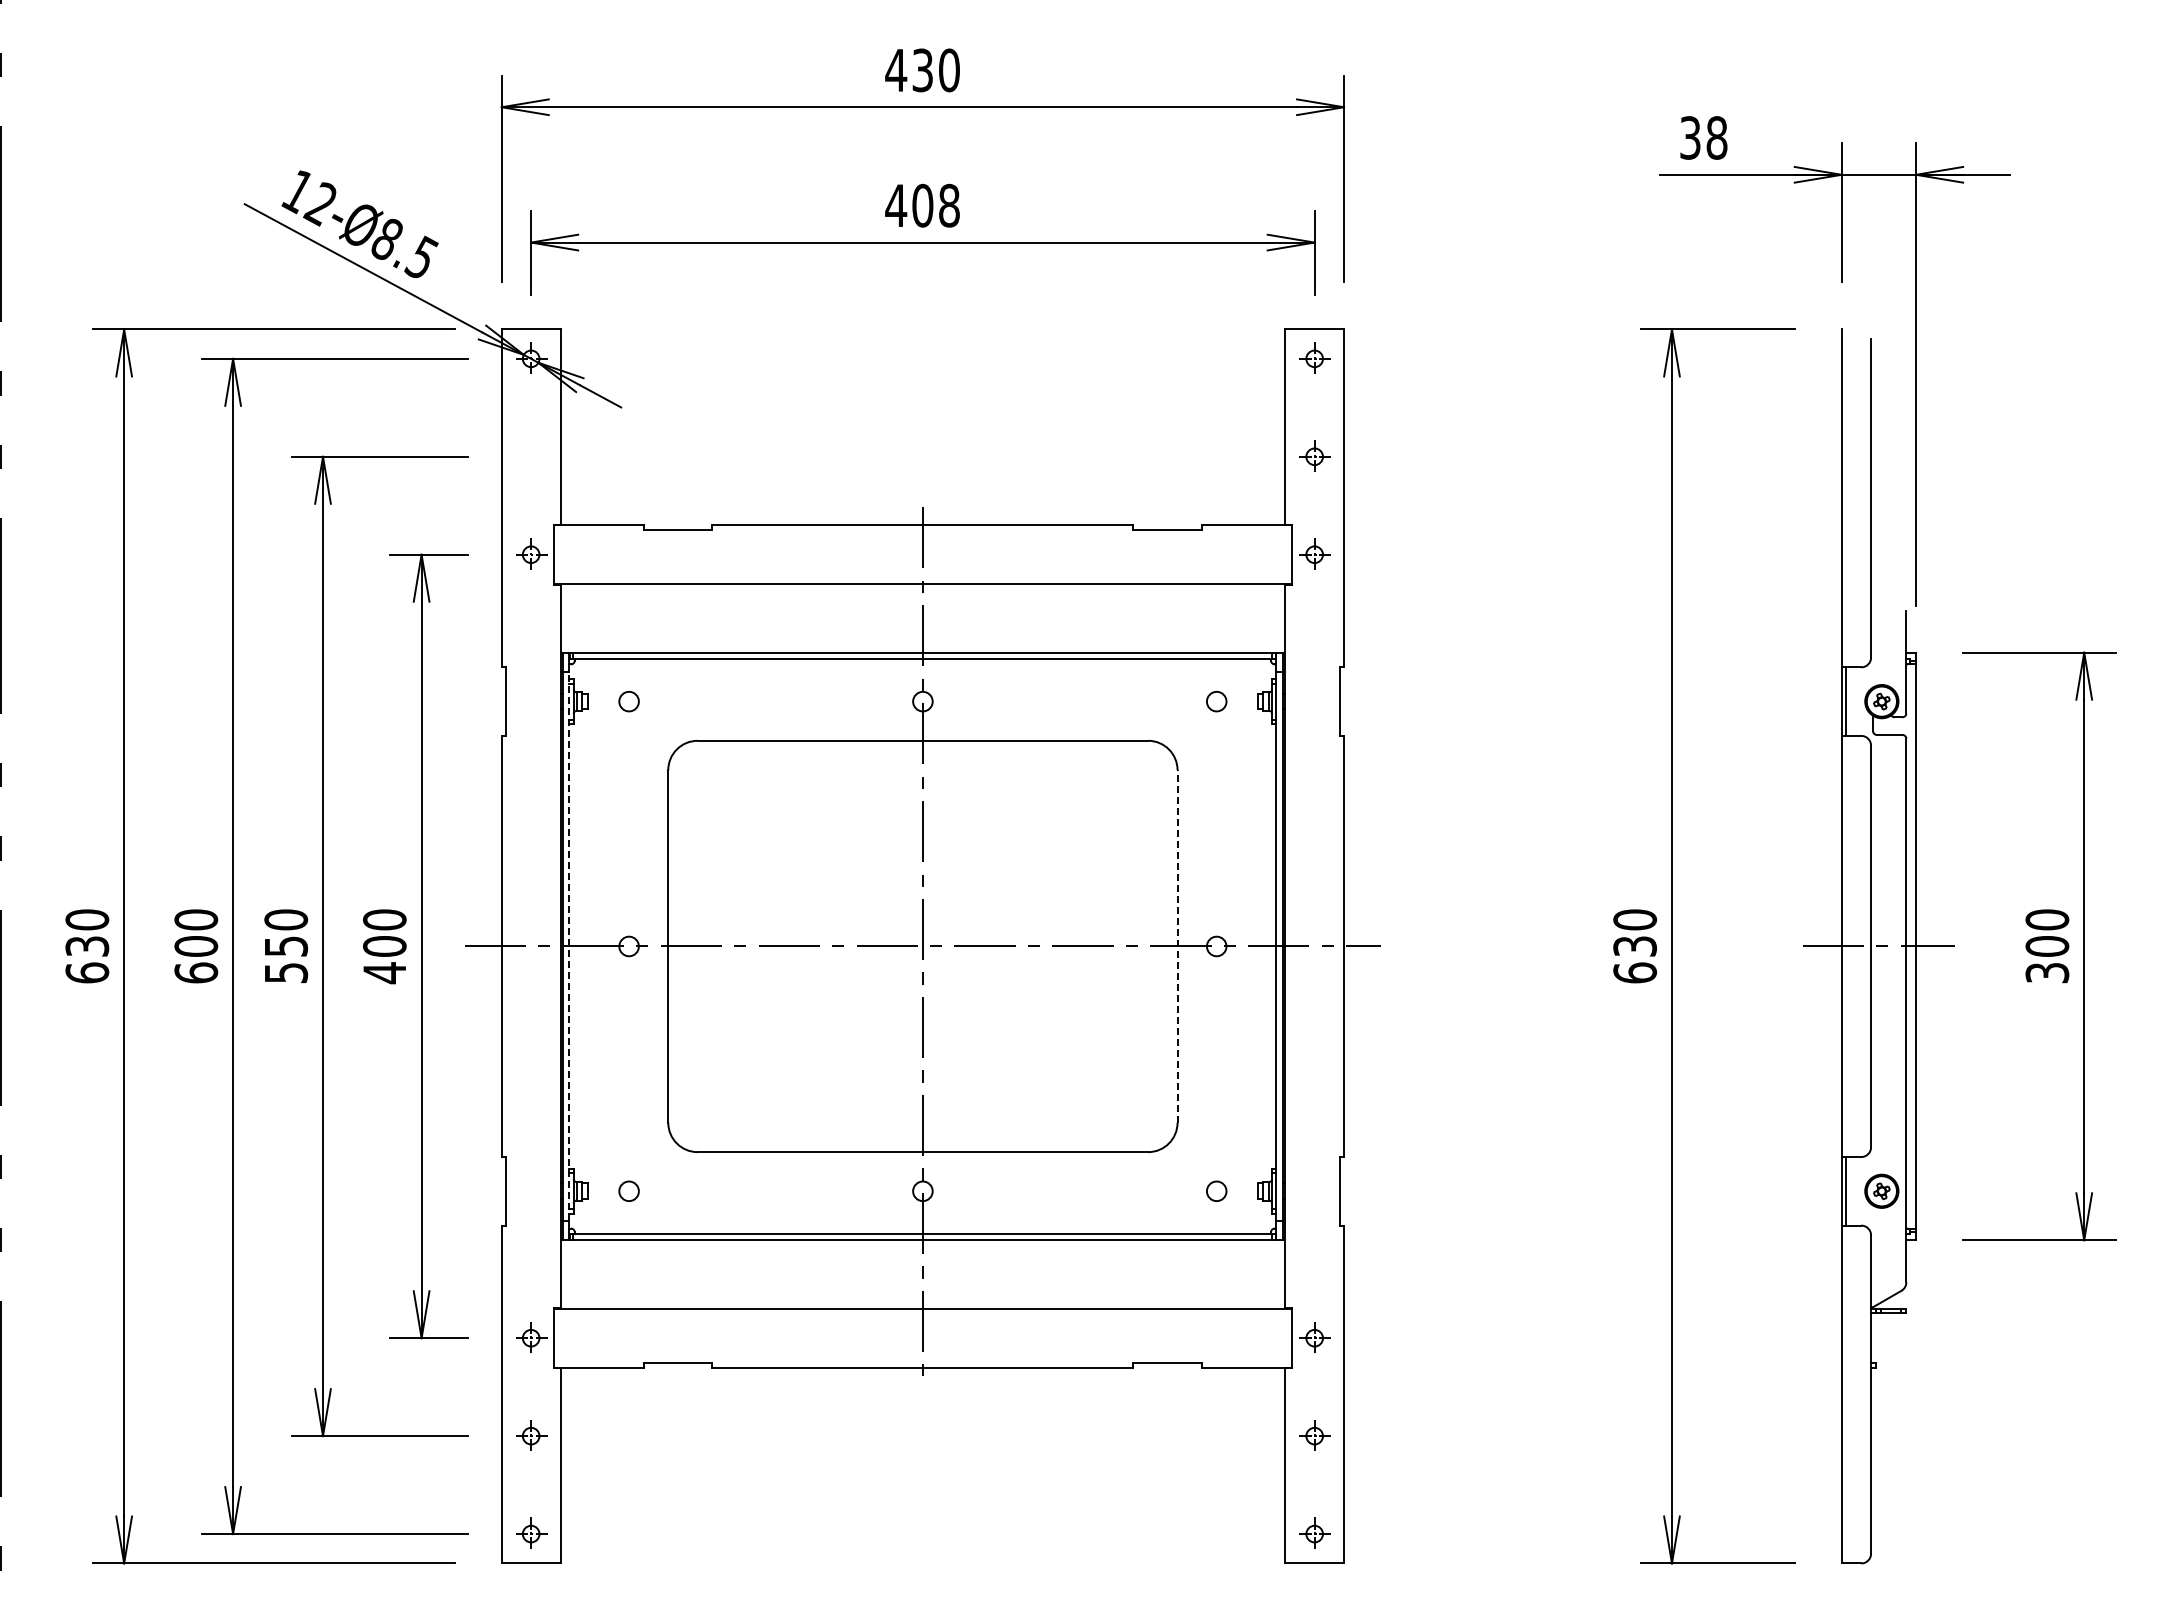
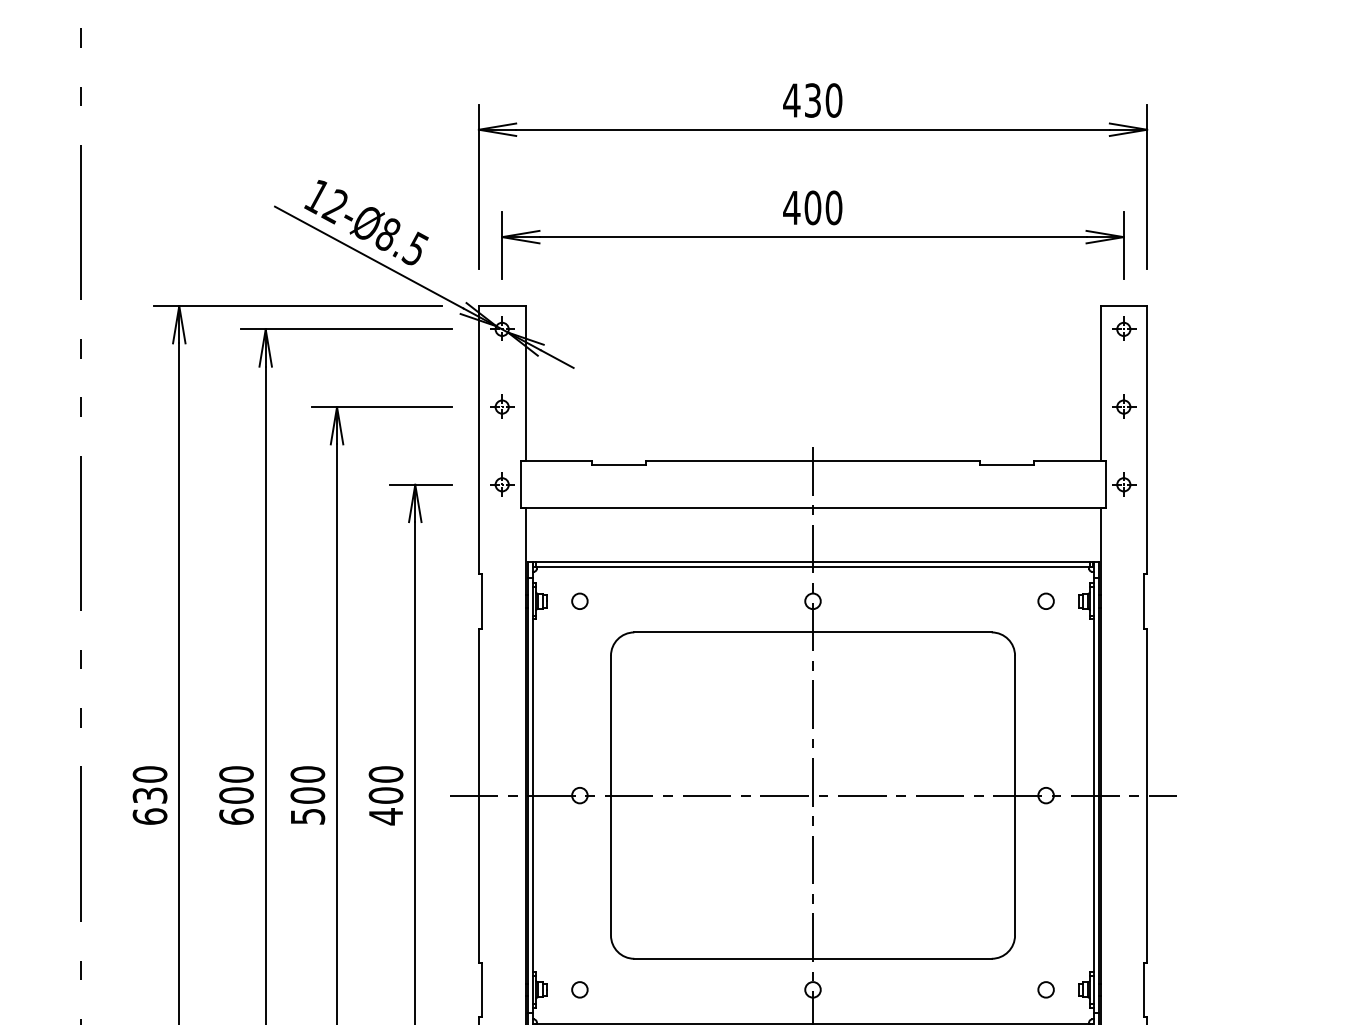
text: (949, 205) -> (834, 207), 408 -> 400
part: (531, 455) -> (502, 406), added
line: (569, 945) -> (532, 794), dashed -> solid
line: (1177, 945) -> (1015, 794), dashed -> solid
text: (286, 946) -> (308, 795), 550 -> 500

